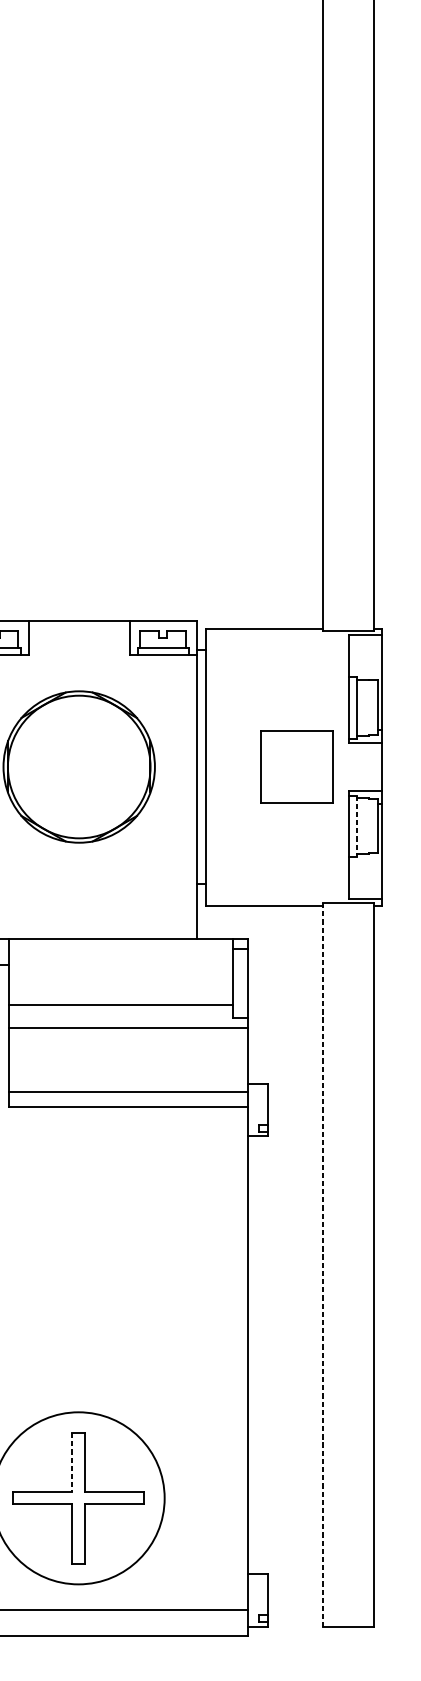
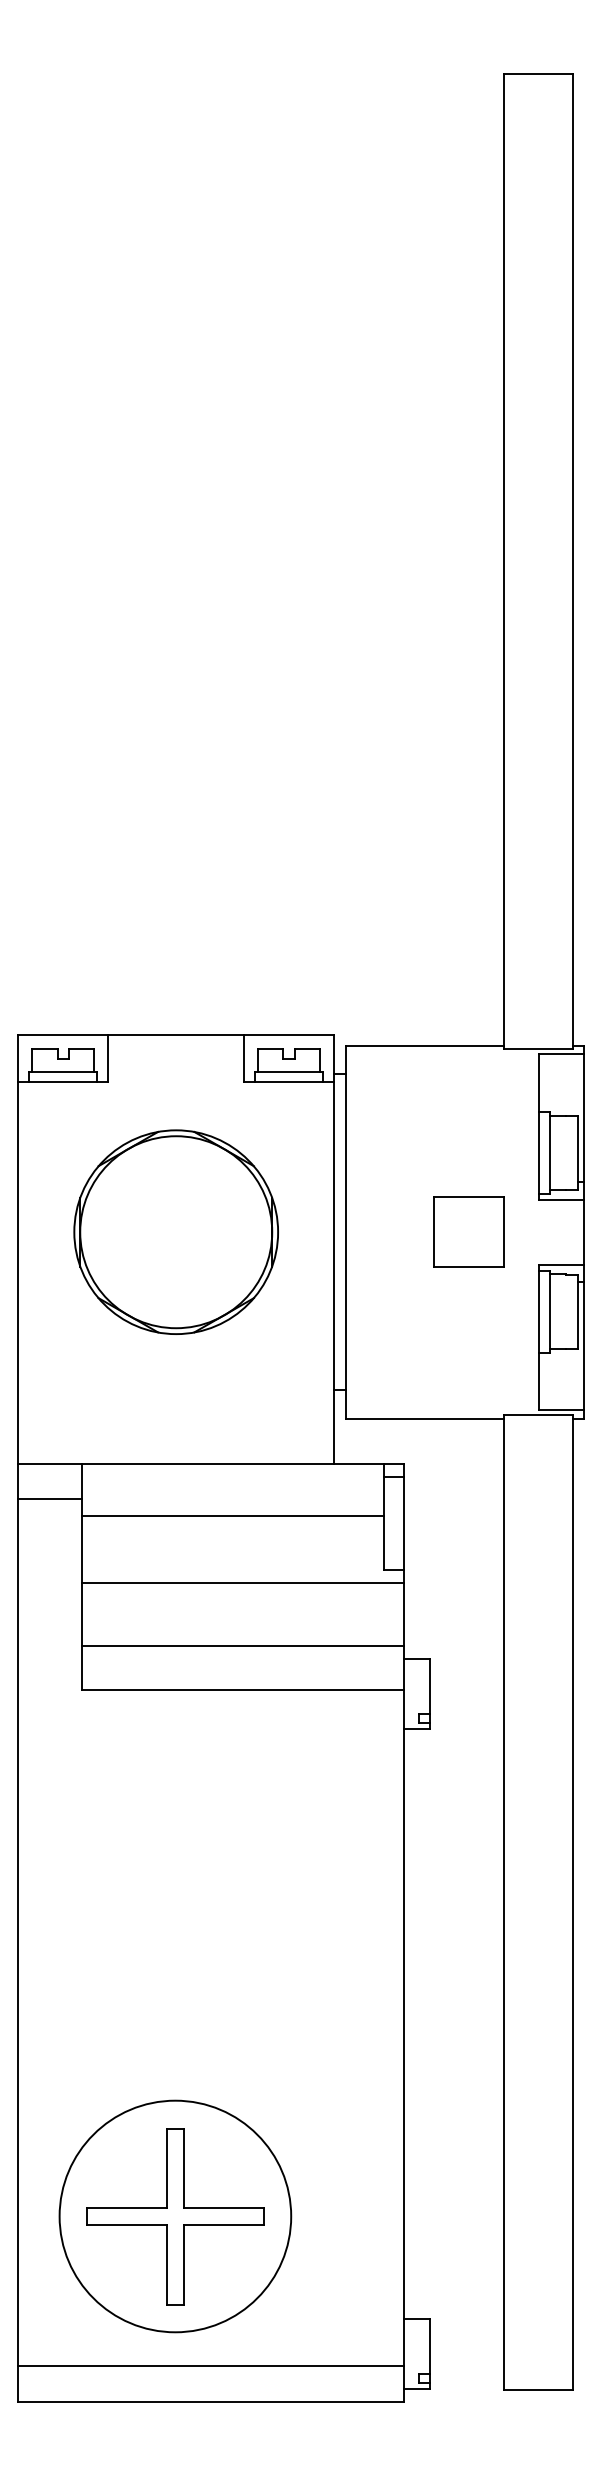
part: (296, 766) -> (468, 1231), size x0.71
line: (357, 826) -> (550, 1312), dashed -> solid
line: (121, 1004) -> (232, 1515), moved
line: (128, 1091) -> (242, 1645), moved
line: (322, 1265) -> (503, 1903), dashed -> solid
line: (72, 1462) -> (167, 2168), dashed -> solid

